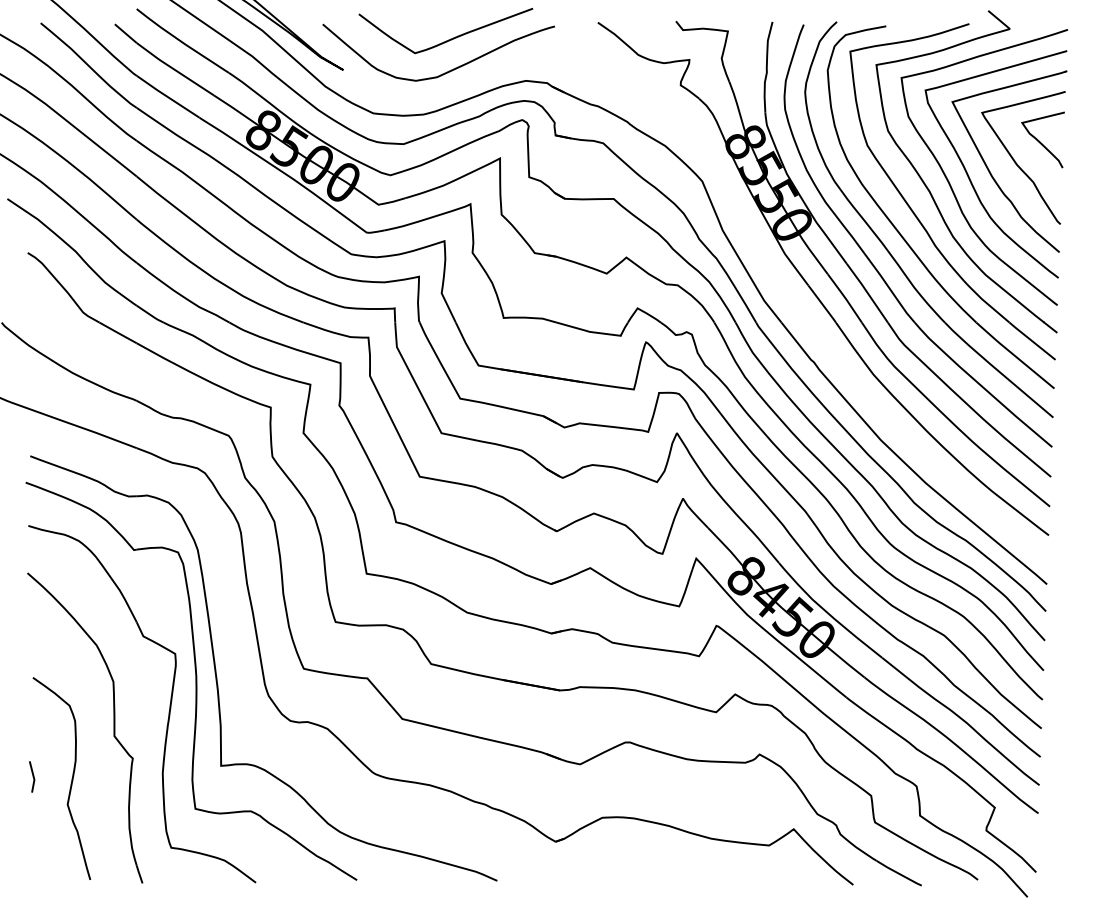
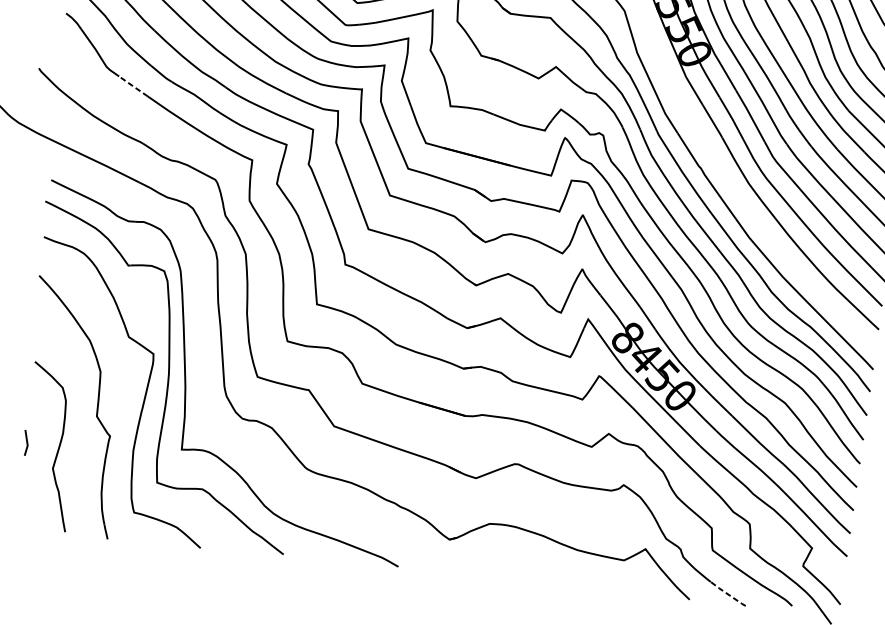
line: (118, 332) -> (133, 86), solid -> dashed
line: (898, 873) -> (727, 594), solid -> dashed

